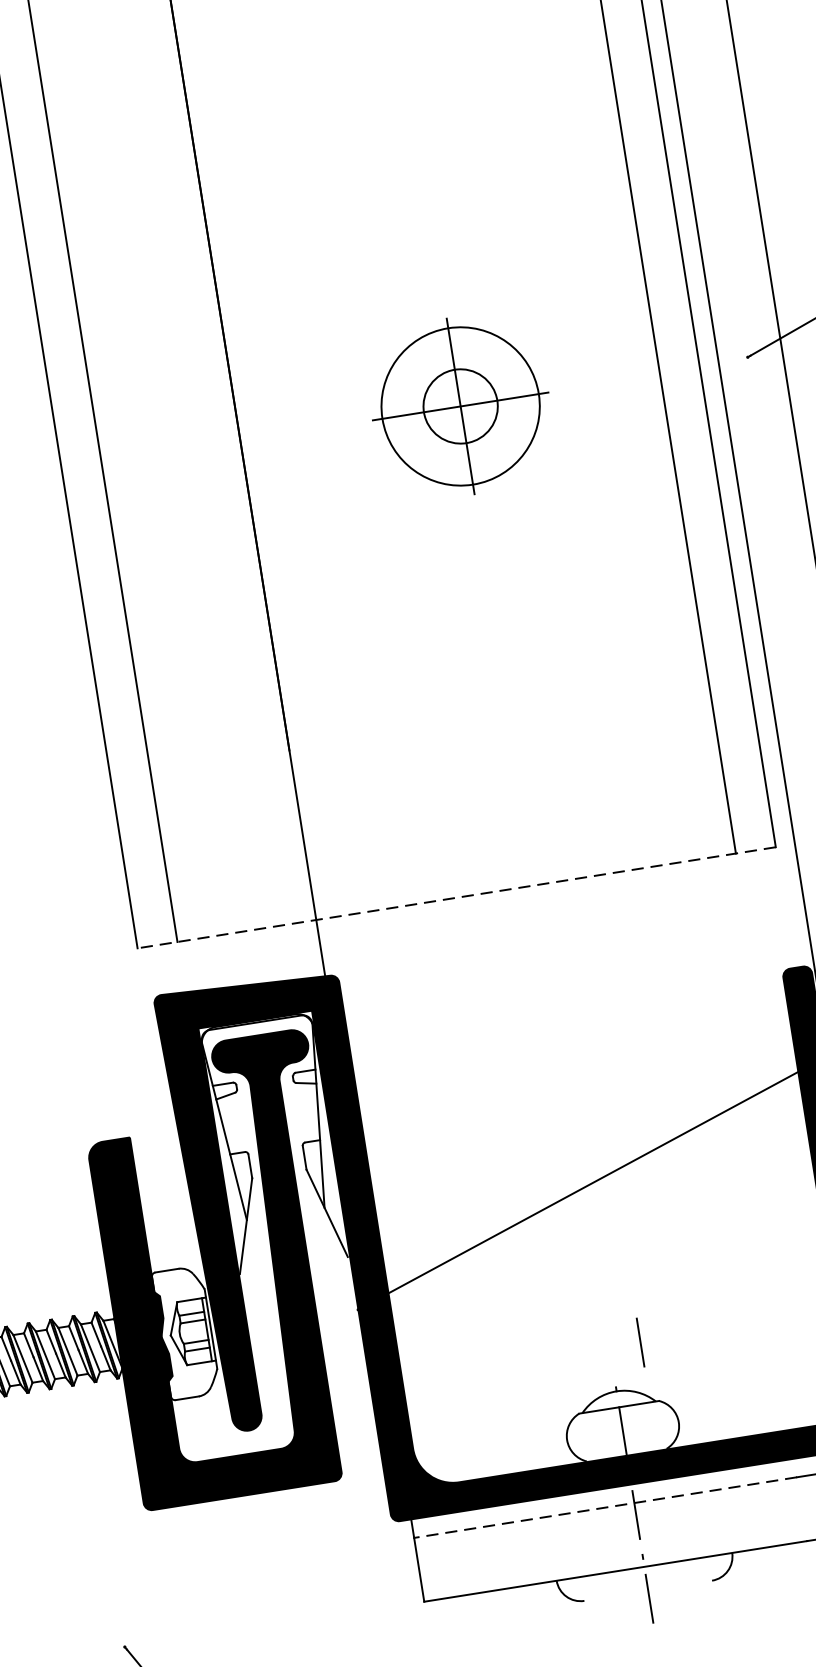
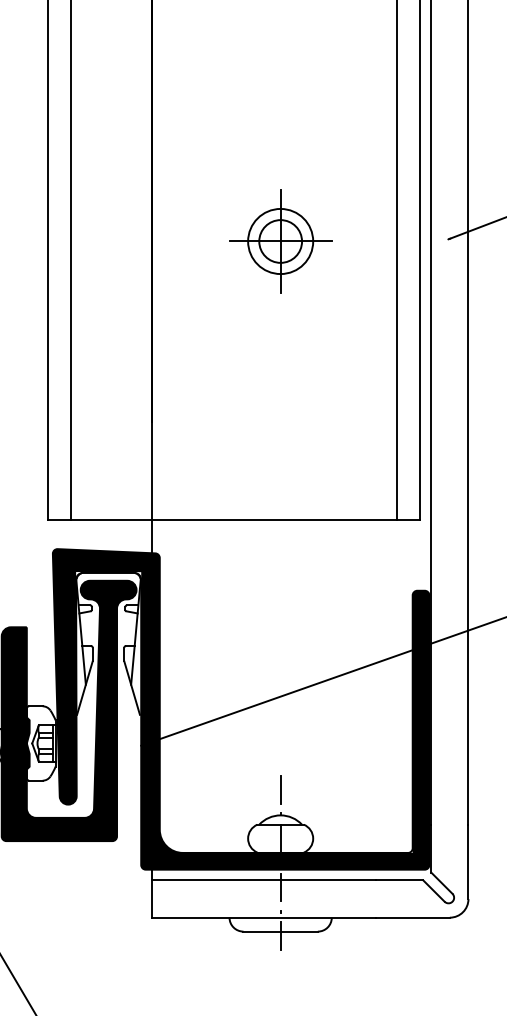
circle: (460, 406) -> (280, 241), size x0.71
line: (457, 897) -> (234, 520), dashed -> solid
line: (640, 1342) -> (280, 789), moved
line: (604, 1507) -> (263, 880), dashed -> solid
line: (647, 1590) -> (280, 931), added

